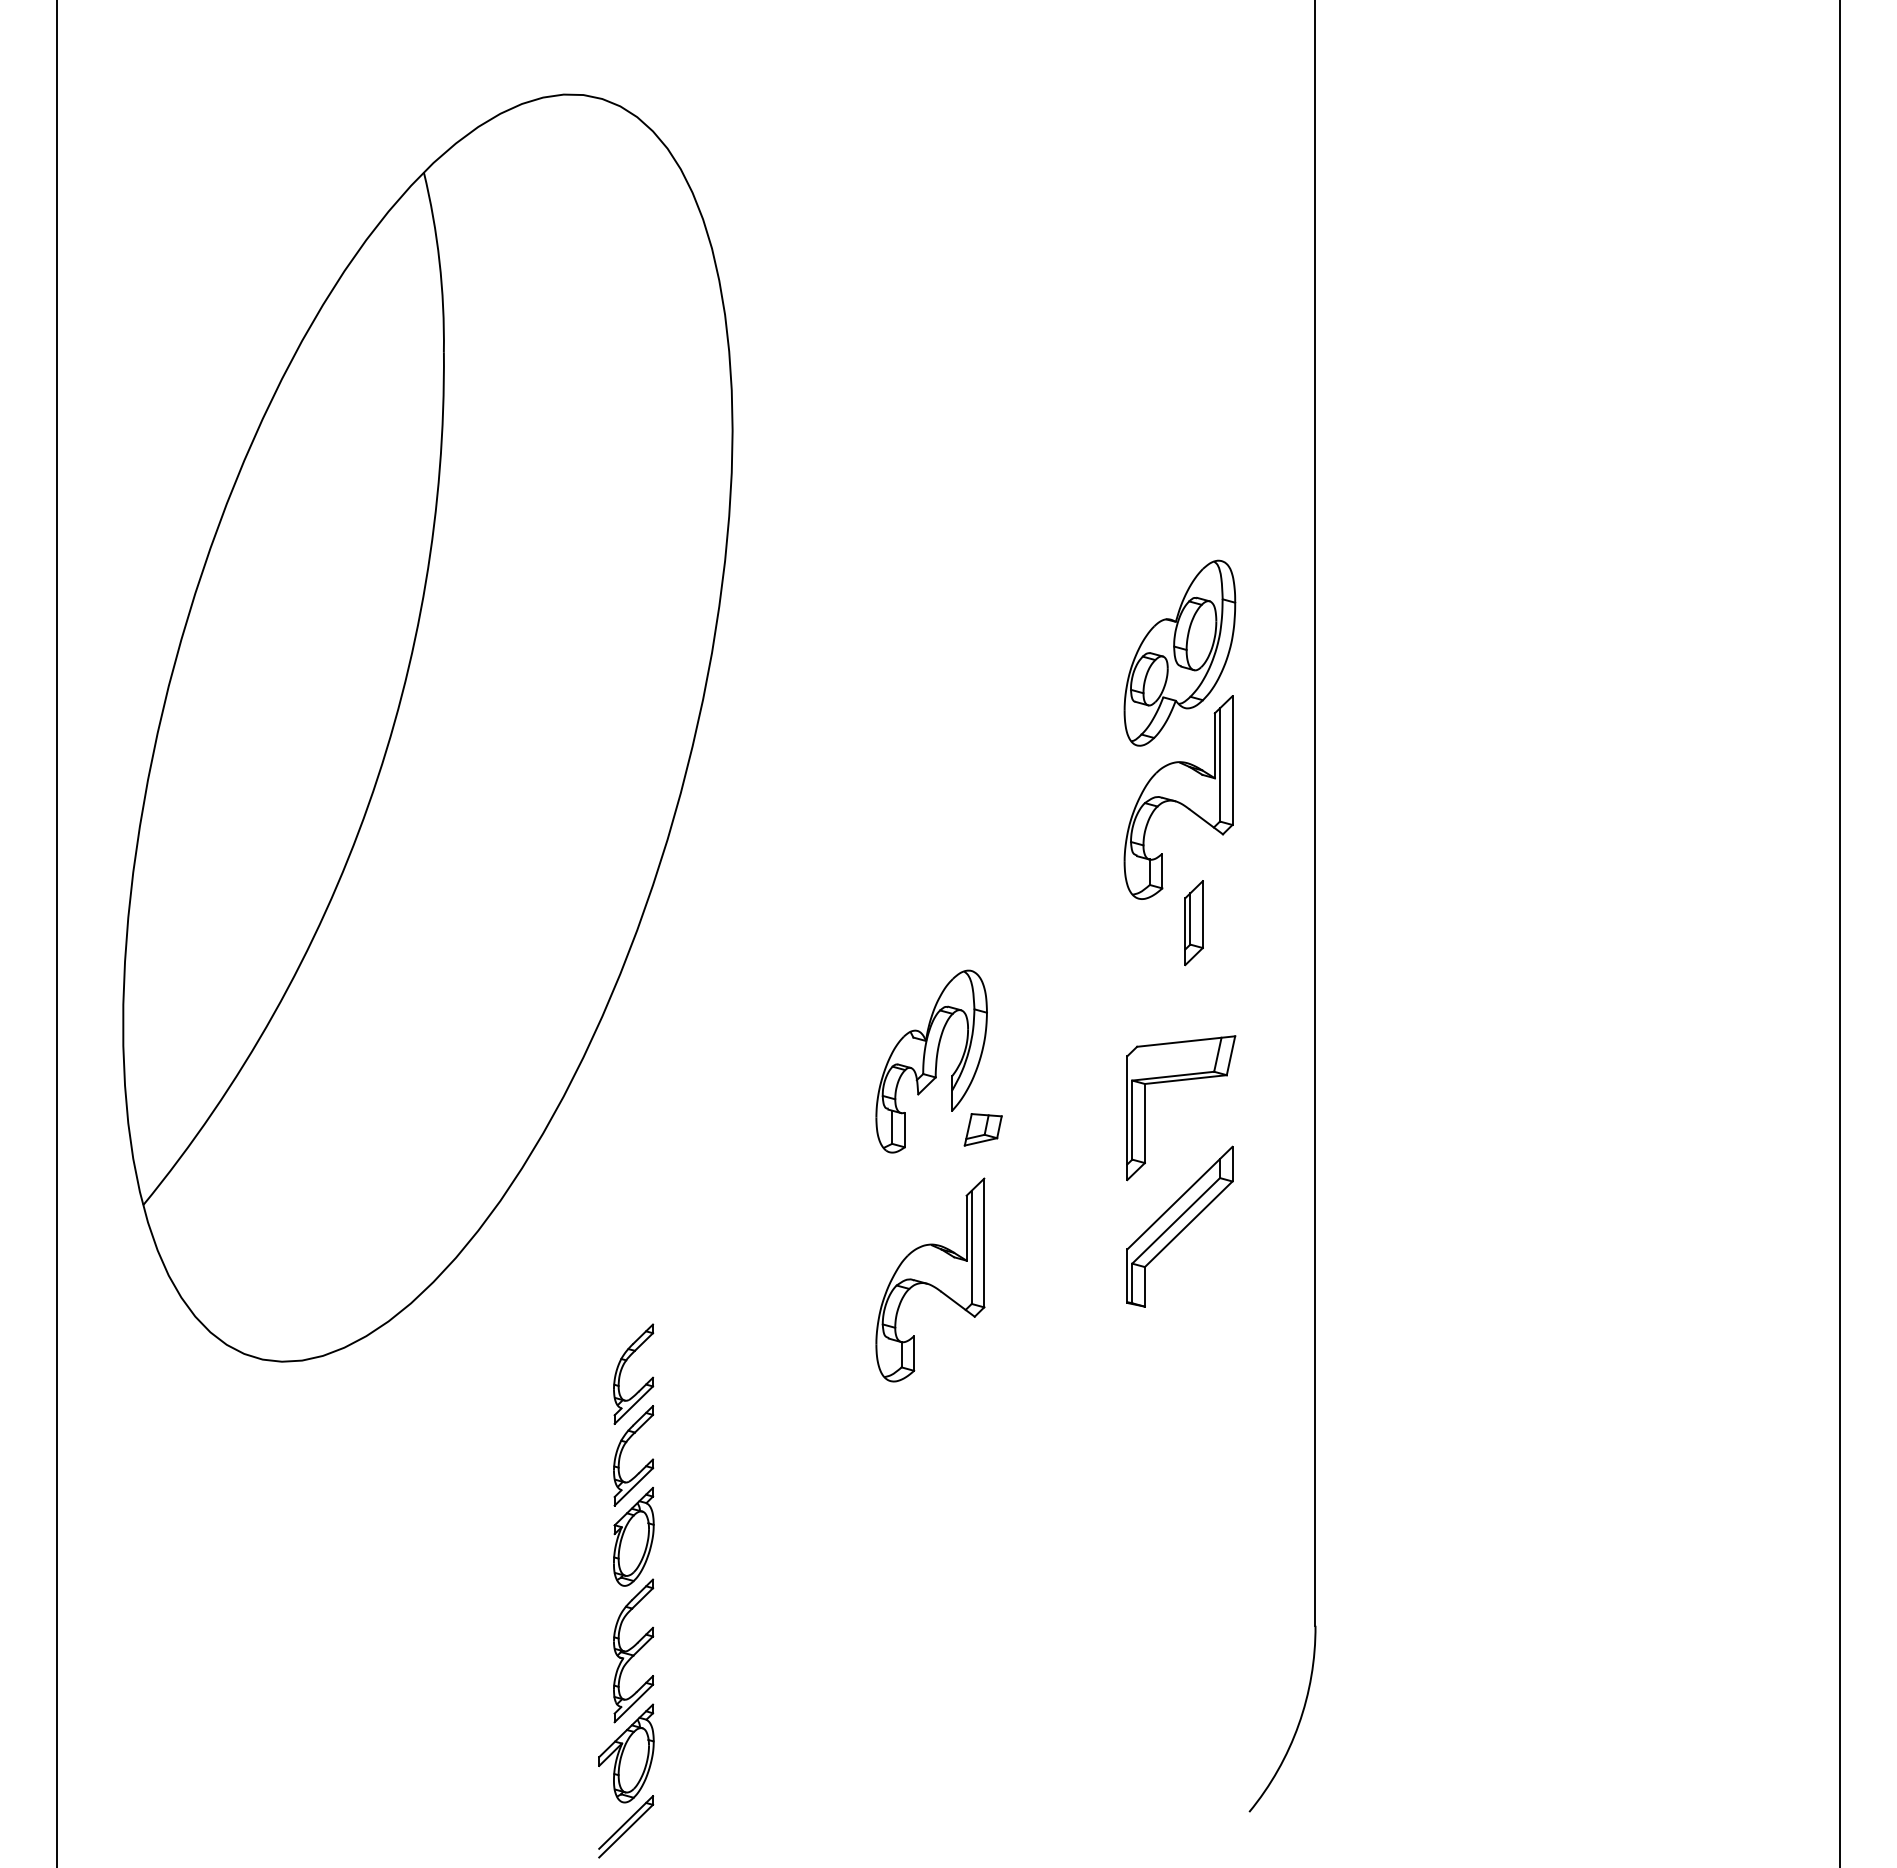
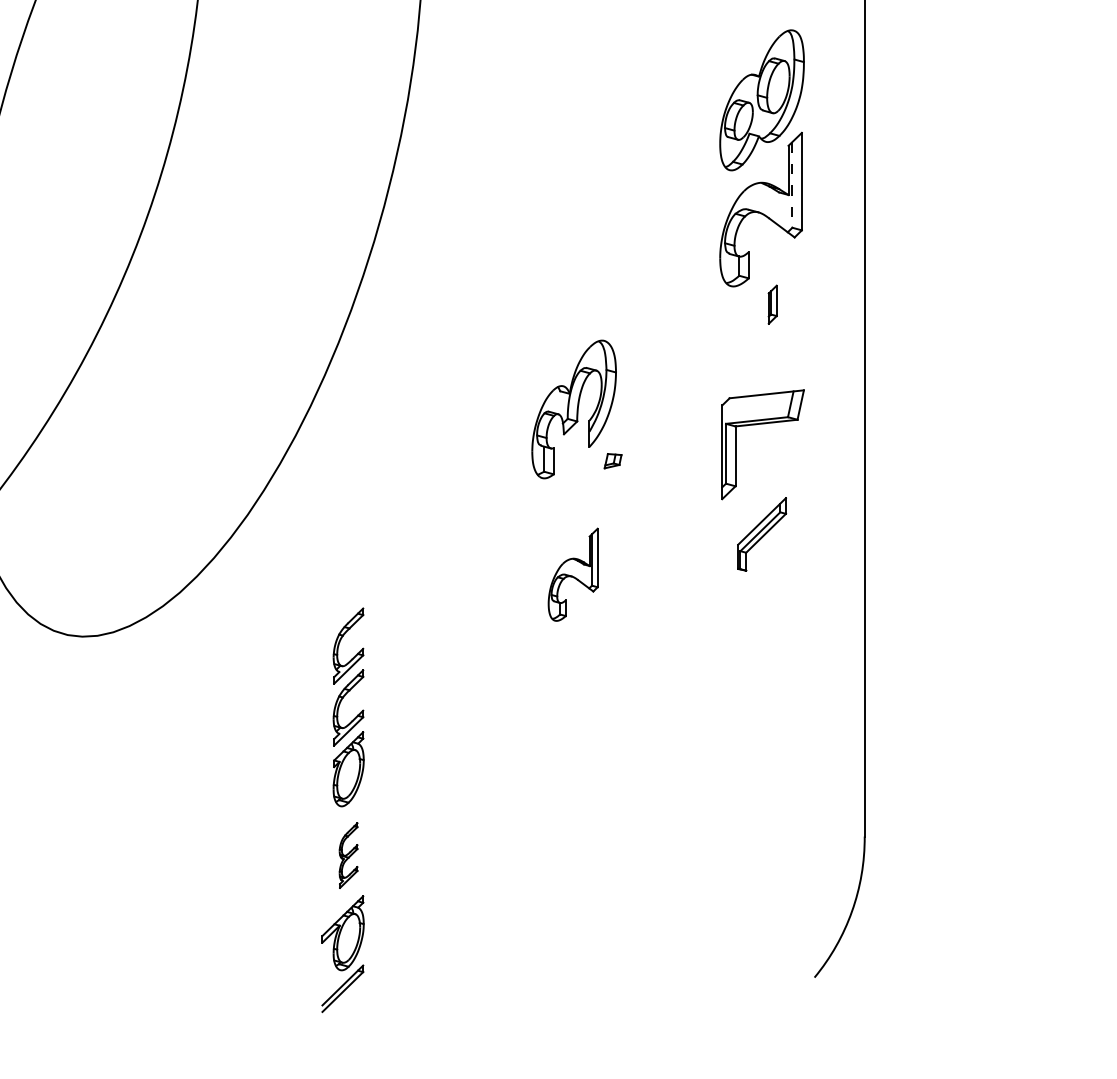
line: (1220, 765) -> (792, 185), solid -> dashed
part: (1193, 923) -> (772, 304), size x0.6
part: (982, 1129) -> (612, 460), size x0.6
part: (1179, 1226) -> (761, 534), size x0.6
part: (930, 1279) -> (573, 574), size x0.6
part: (633, 1650) -> (348, 855), size x0.6

